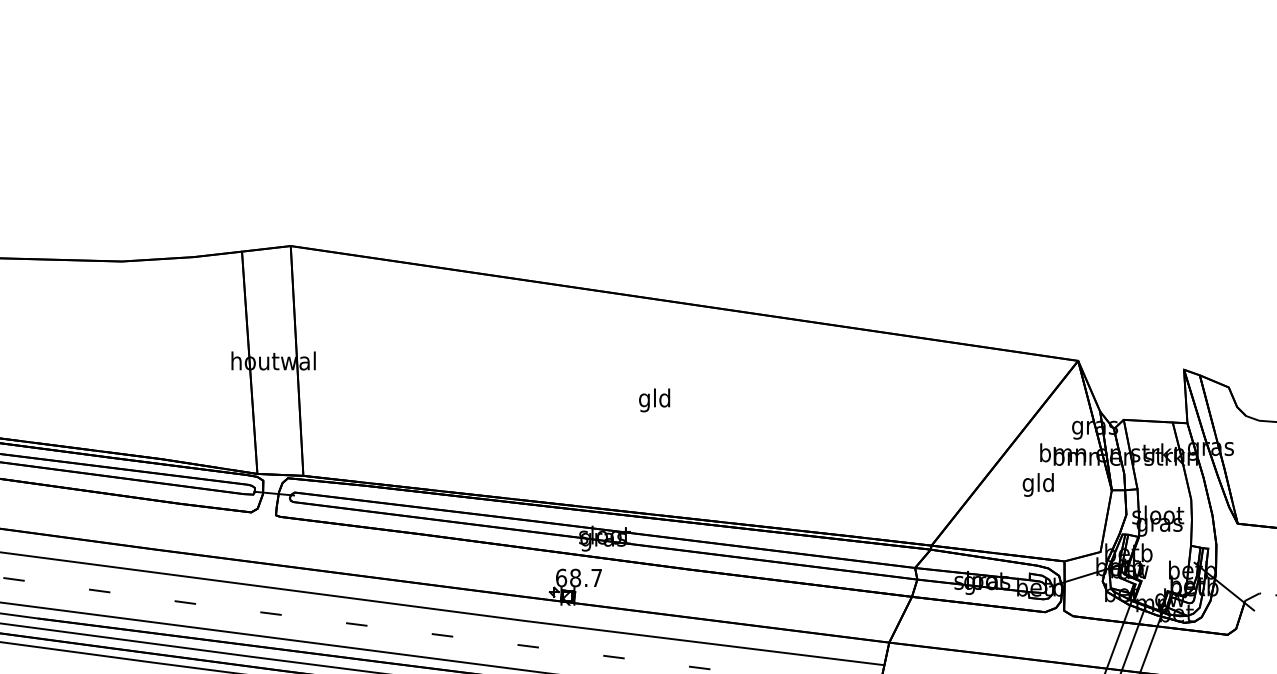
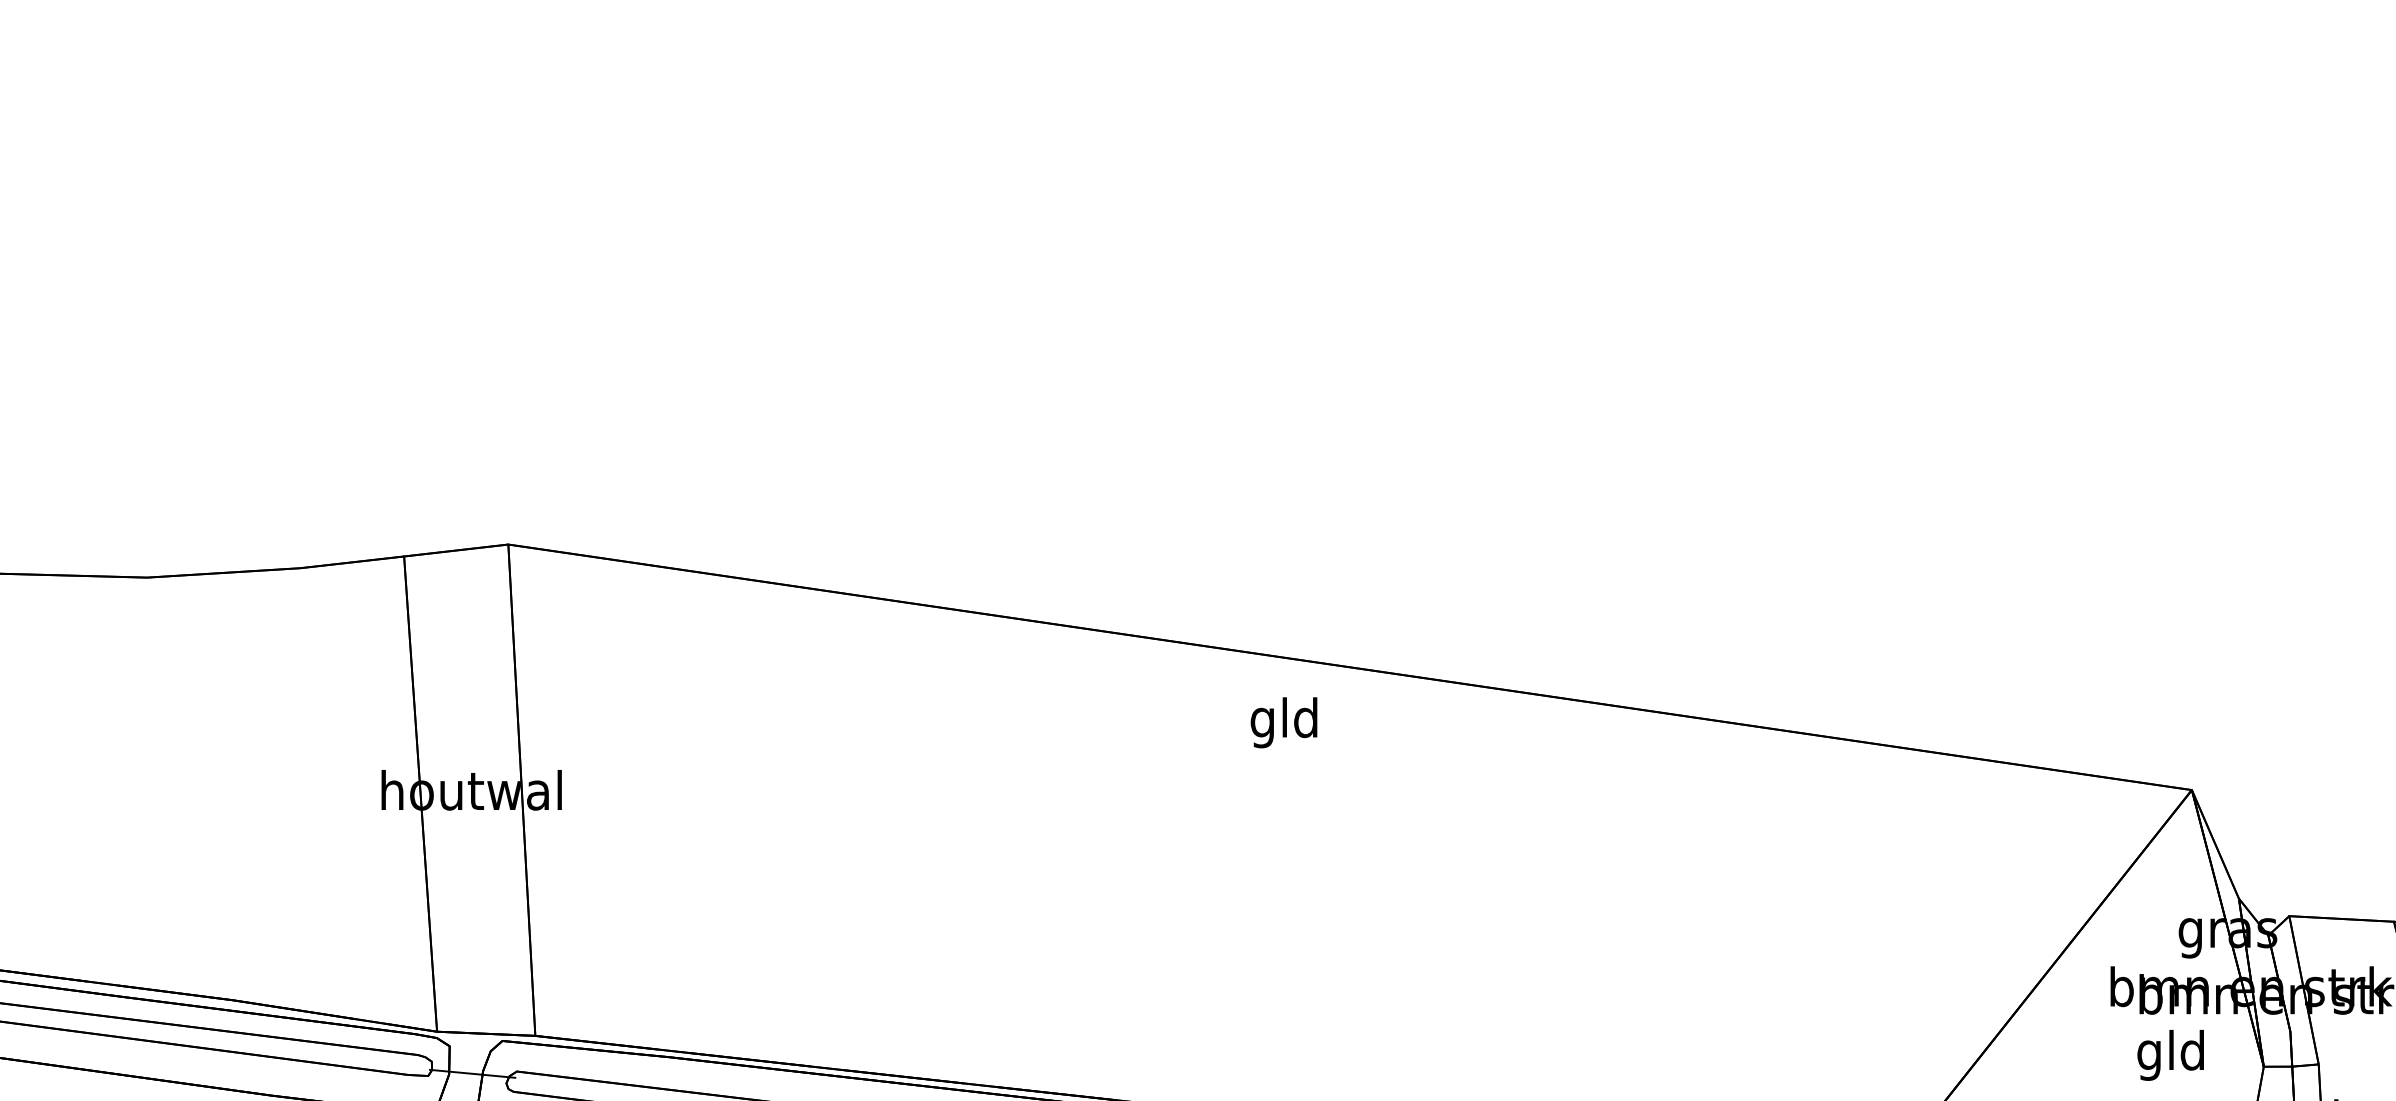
text: (654, 400) -> (1283, 722), moved
text: (1037, 484) -> (2168, 1054), moved

